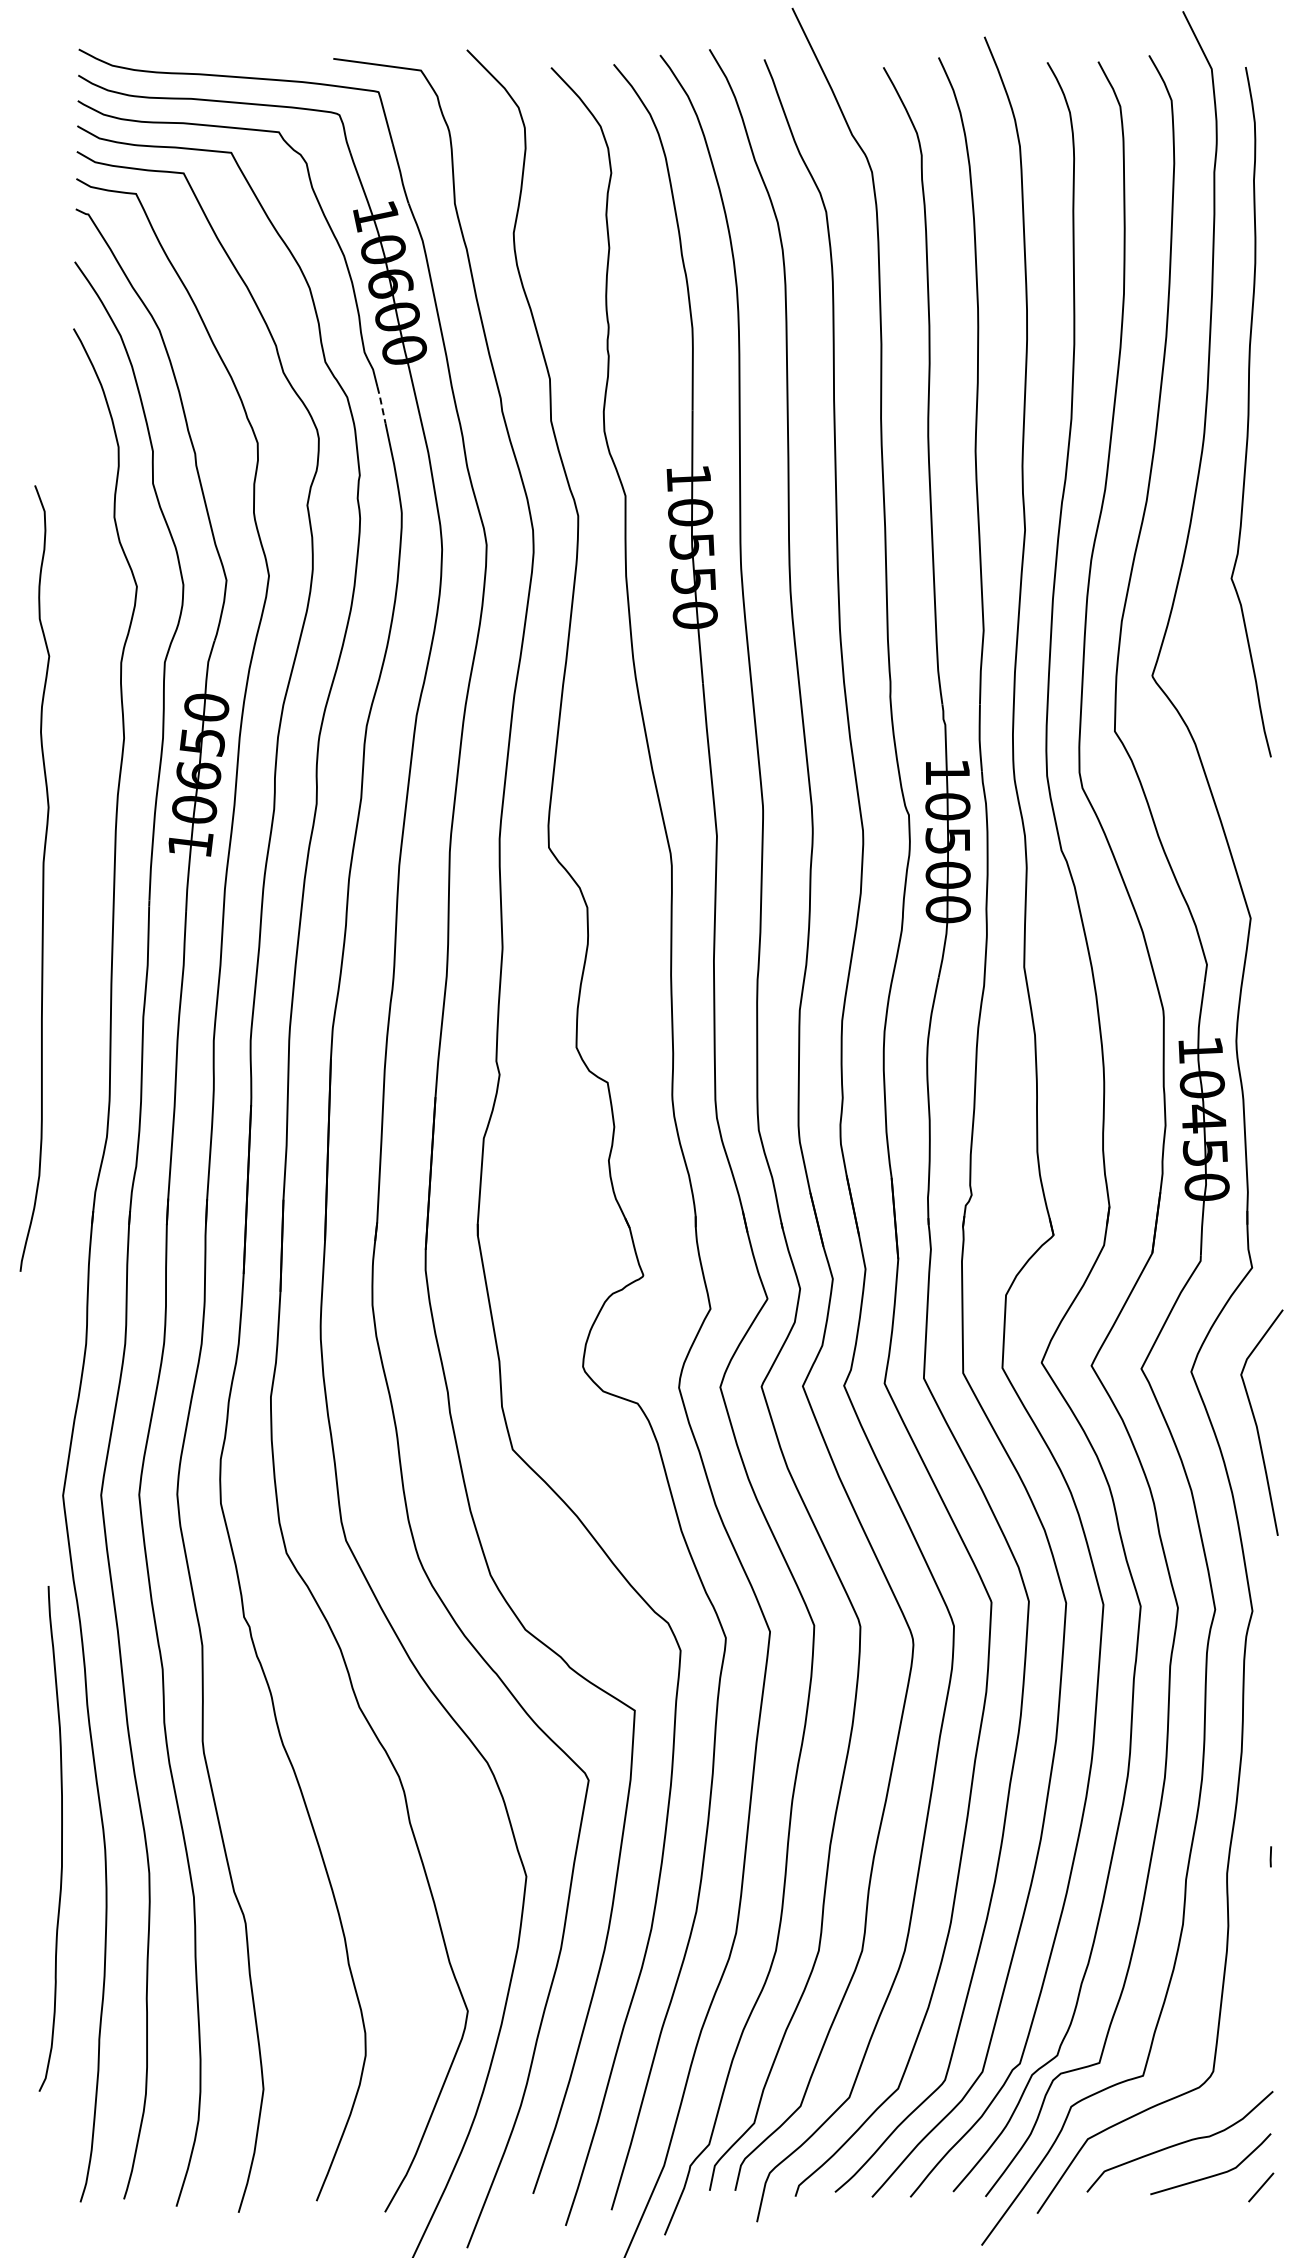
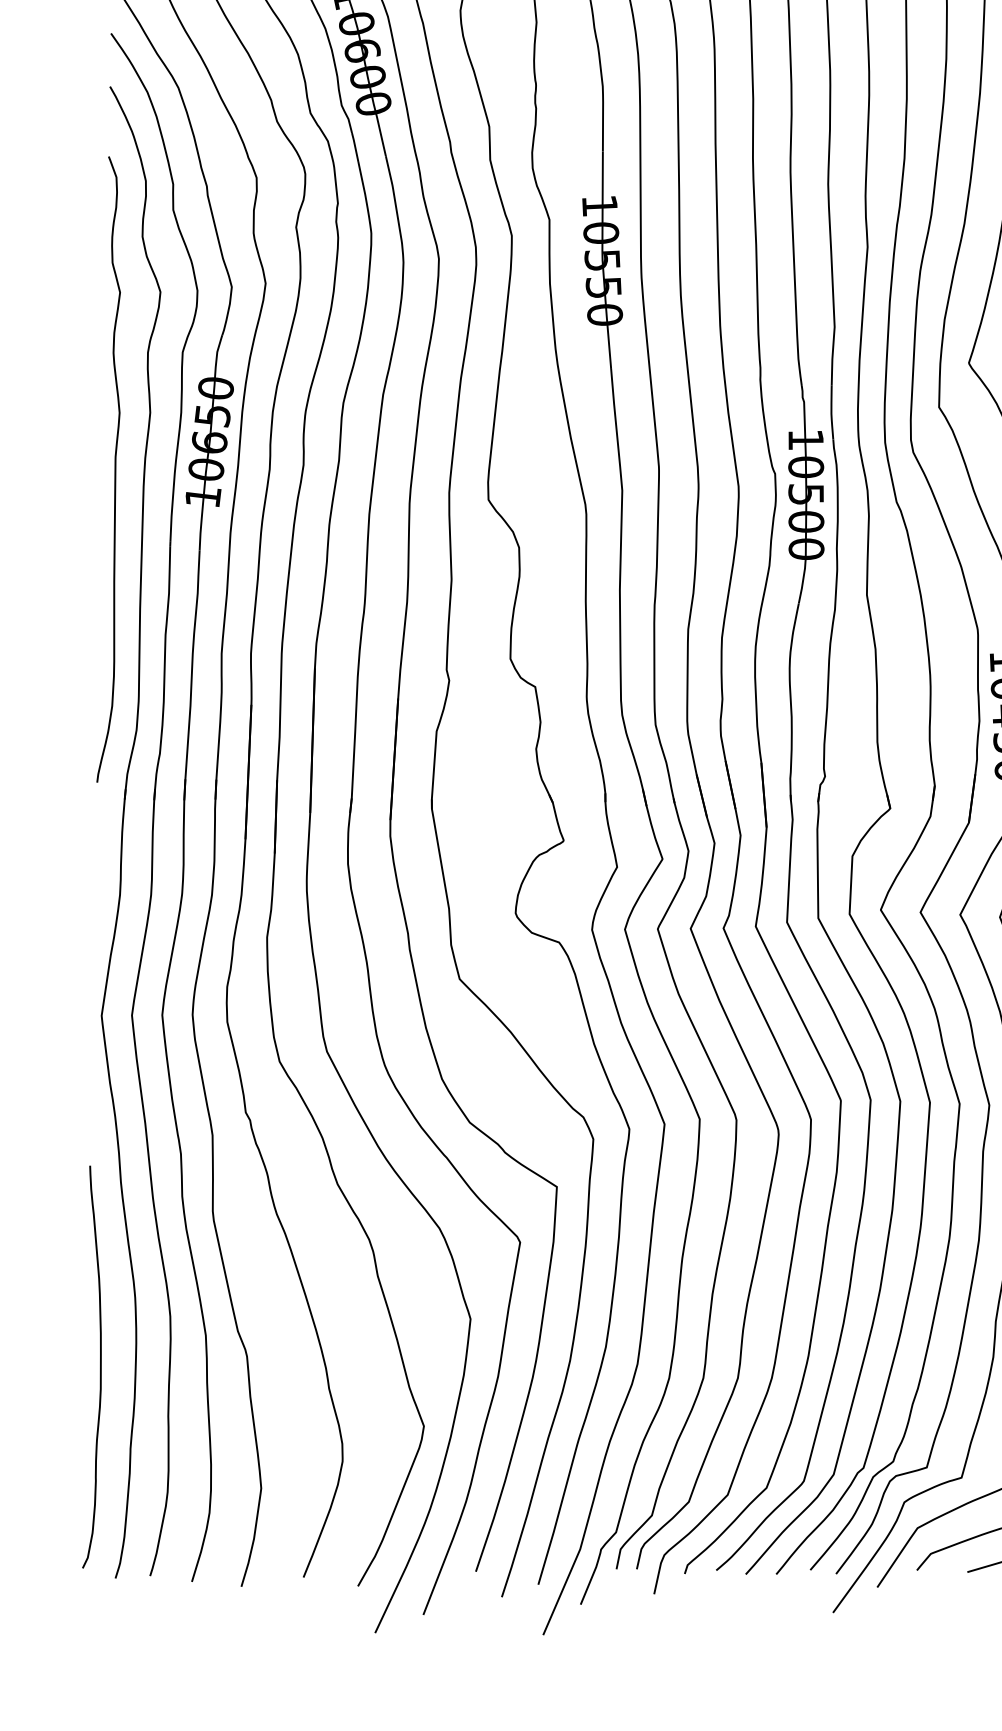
line: (381, 404) -> (355, 147), dashed -> solid
curve: (42, 878) -> (114, 469), moved
curve: (61, 1838) -> (100, 1366), moved

